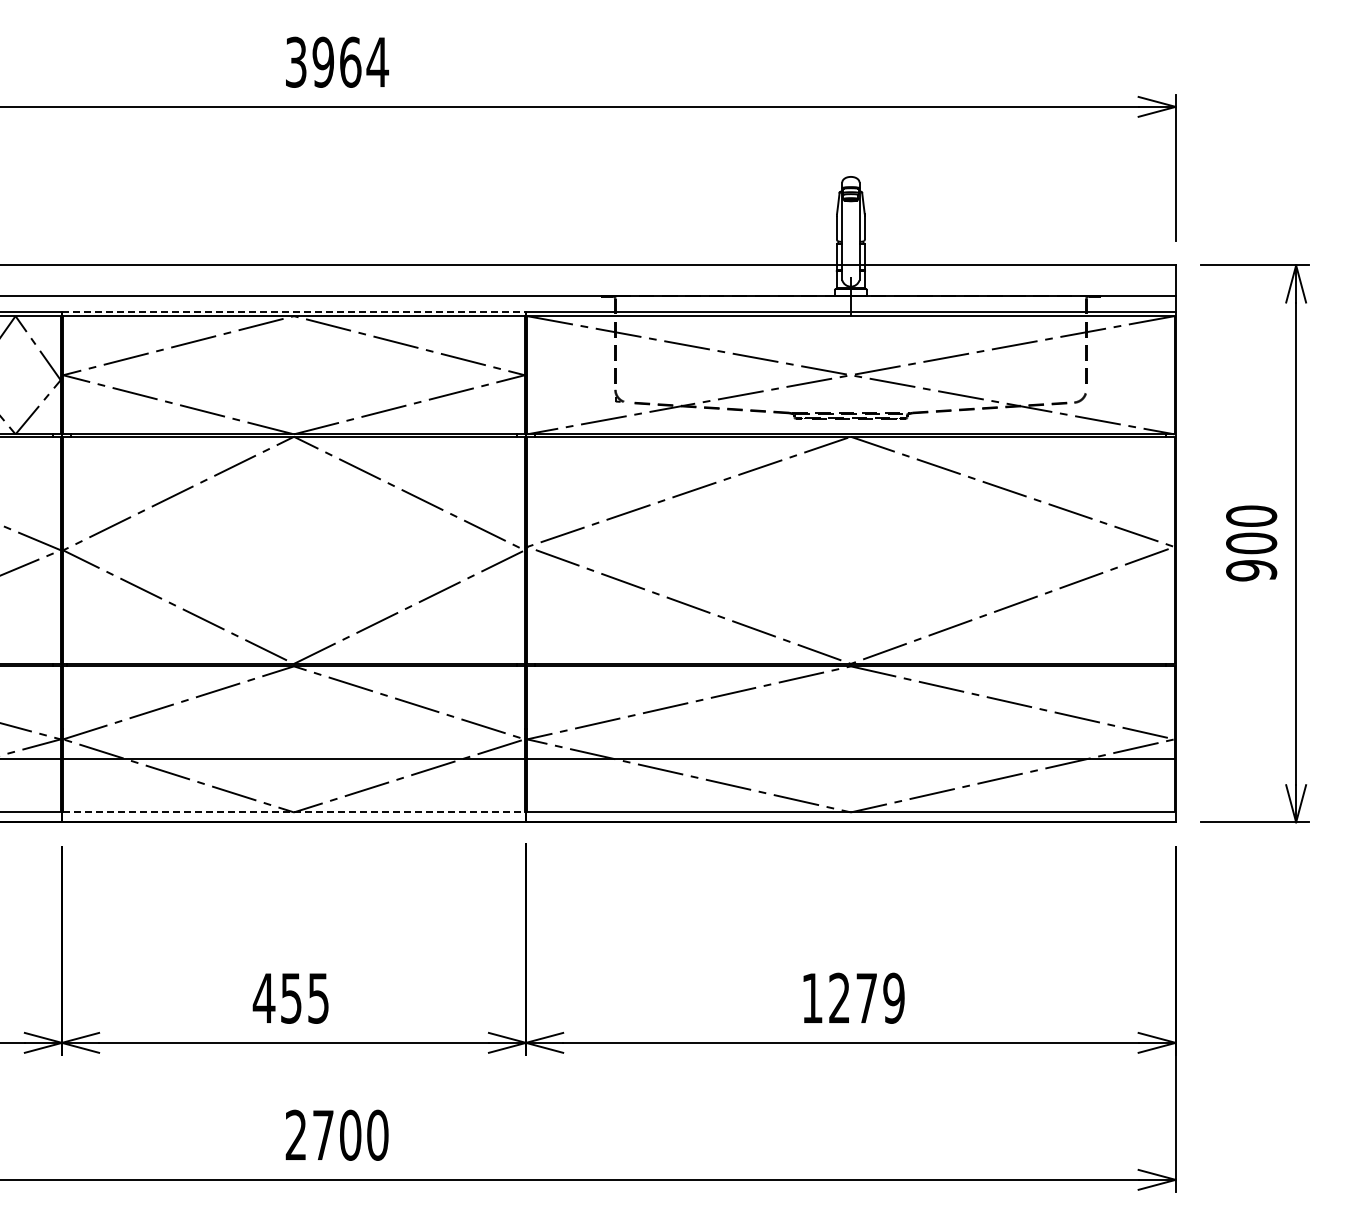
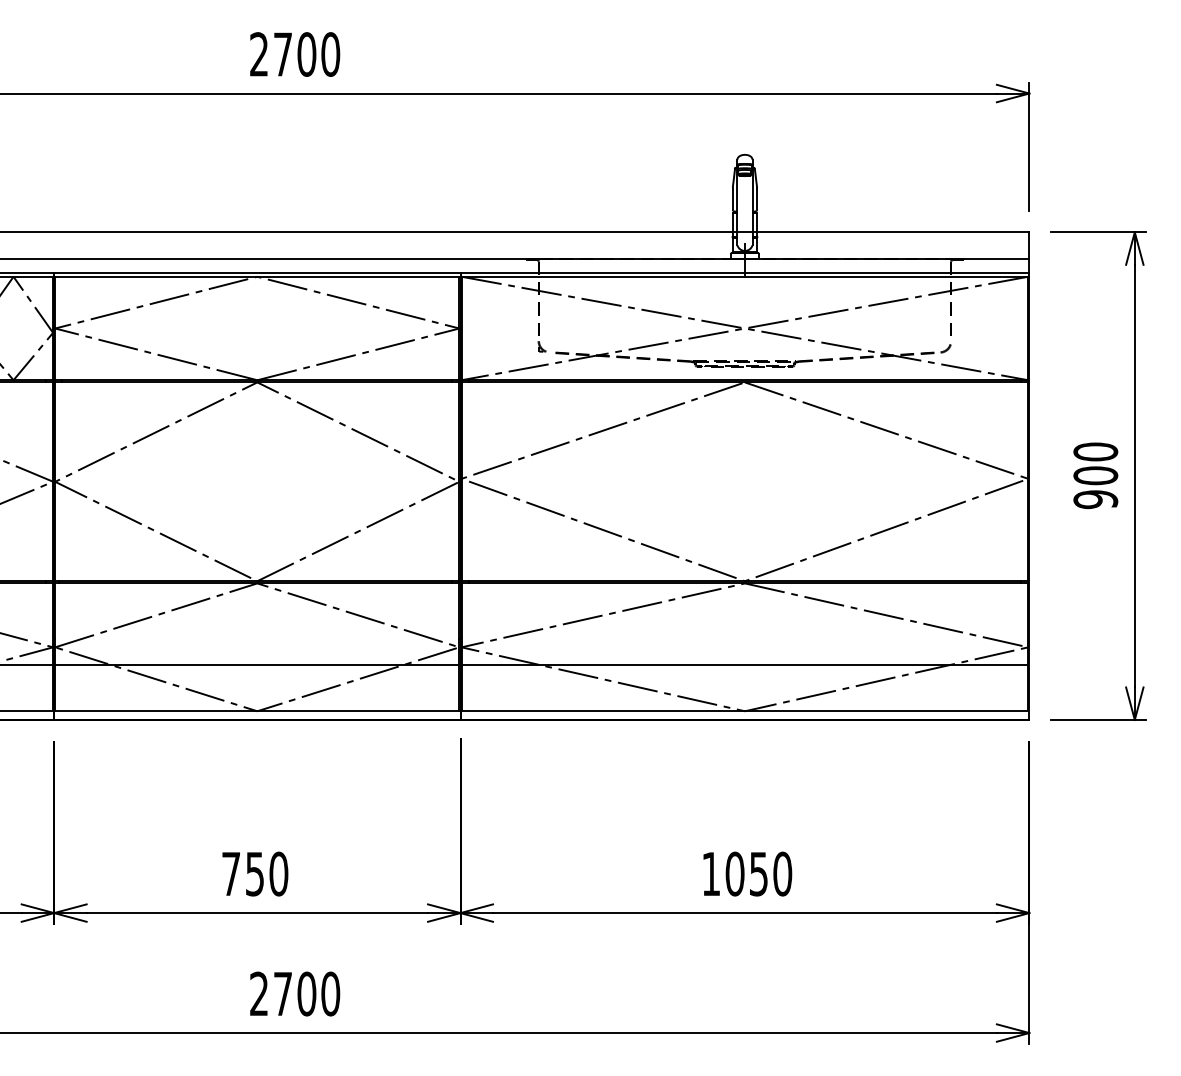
text: (337, 61) -> (295, 53), 3964 -> 2700
line: (294, 311) -> (257, 272), dashed -> solid
line: (294, 812) -> (257, 711), dashed -> solid
text: (290, 997) -> (254, 873), 455 -> 750
text: (866, 997) -> (758, 873), 1279 -> 1050

